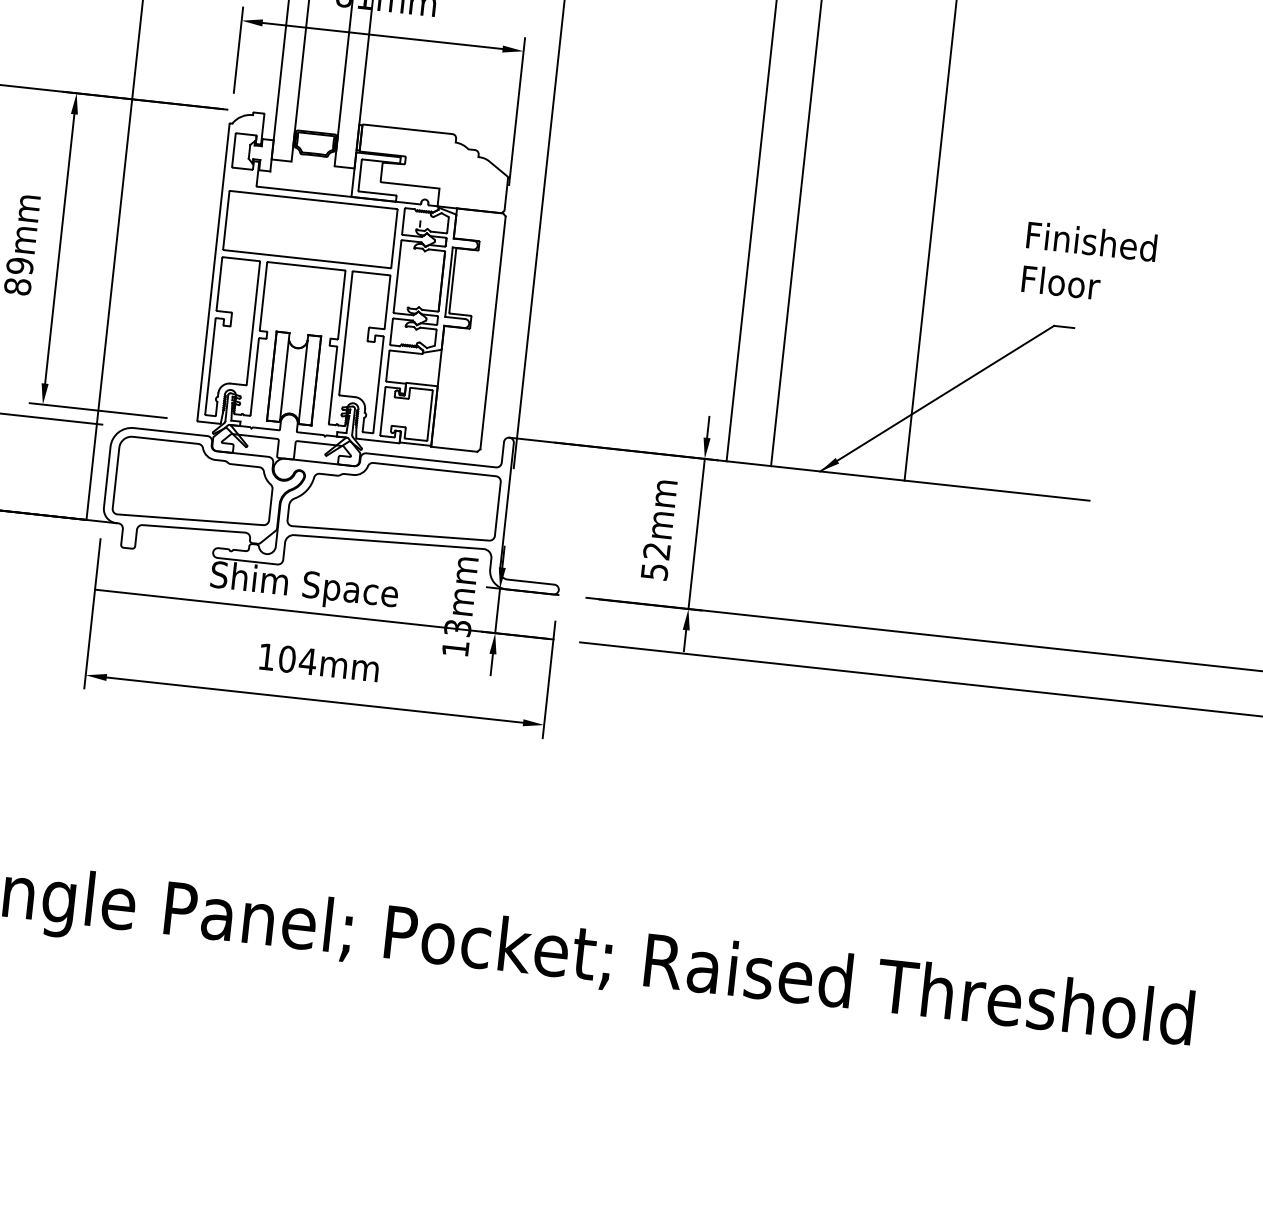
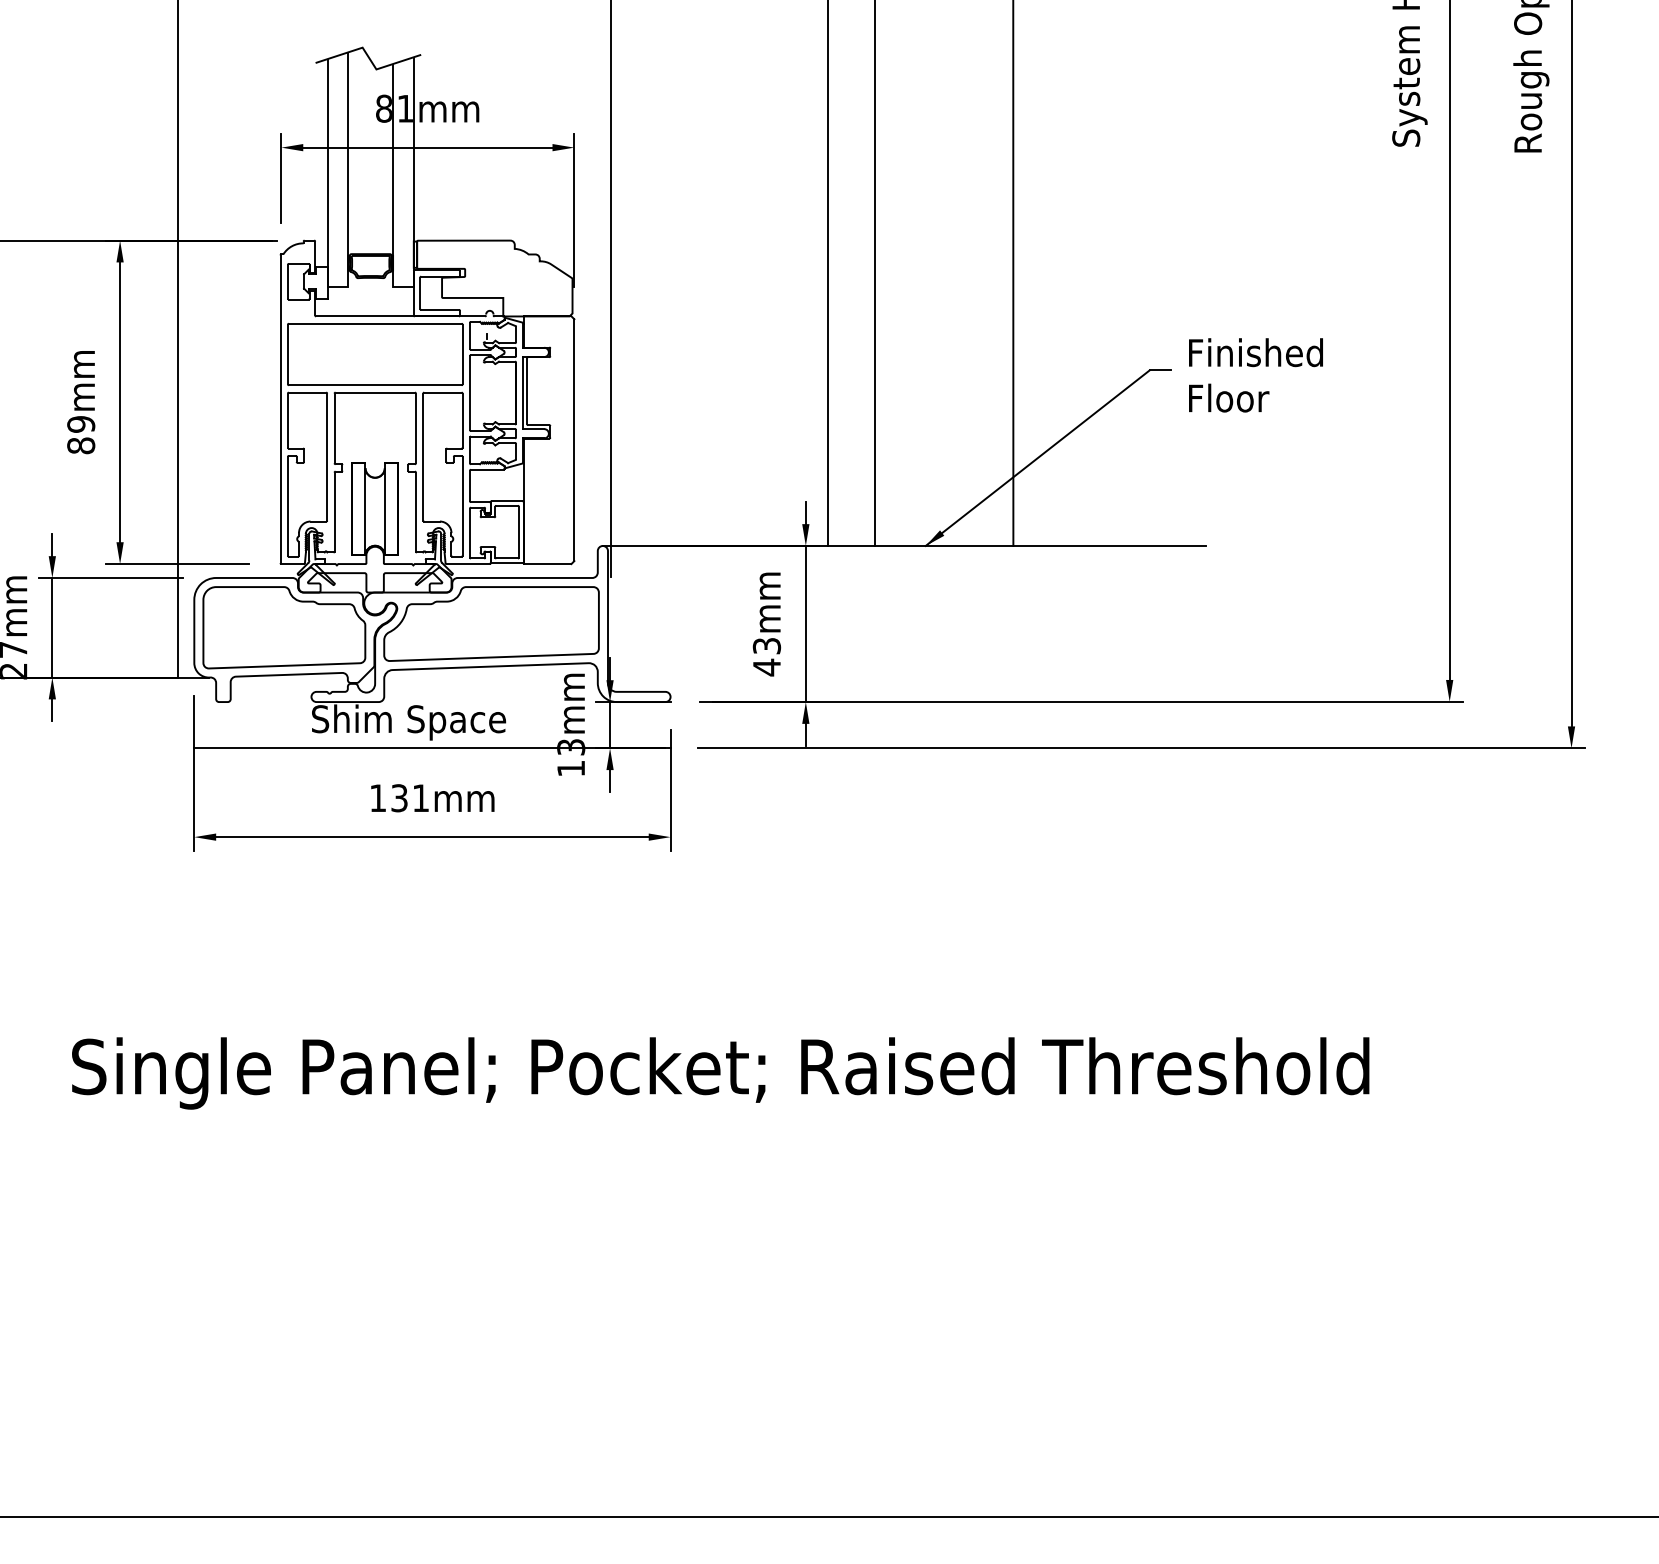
text: (1088, 263) -> (1255, 375), moved
text: (656, 562) -> (767, 657), 52mm -> 43mm
text: (297, 660) -> (410, 798), 104mm -> 131mm

